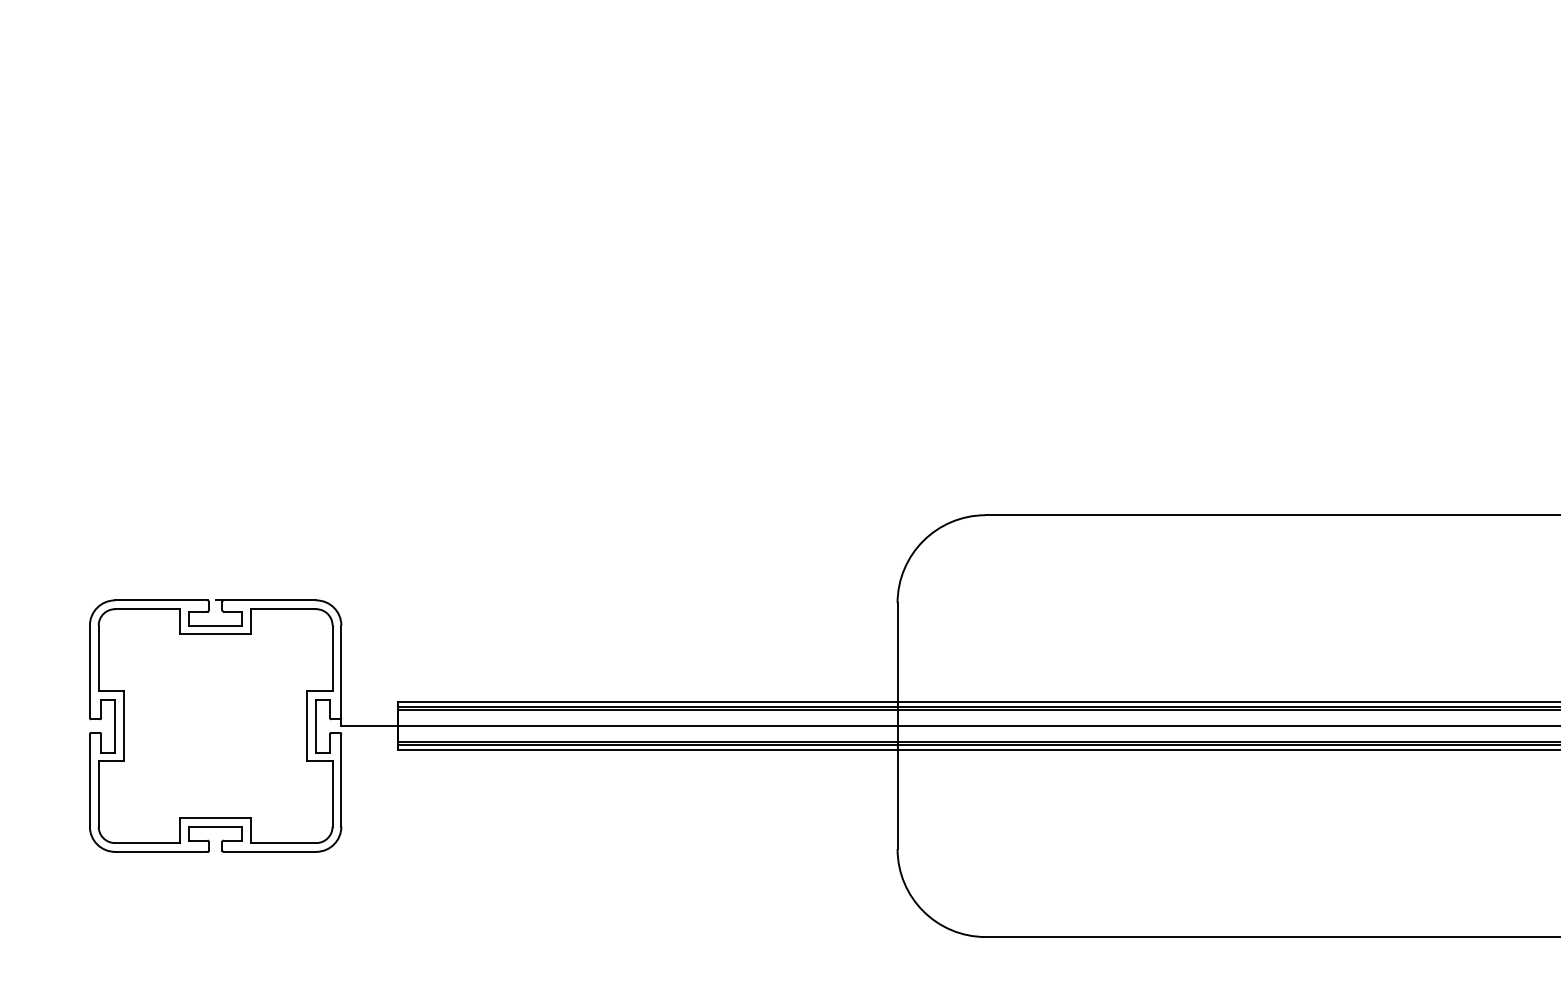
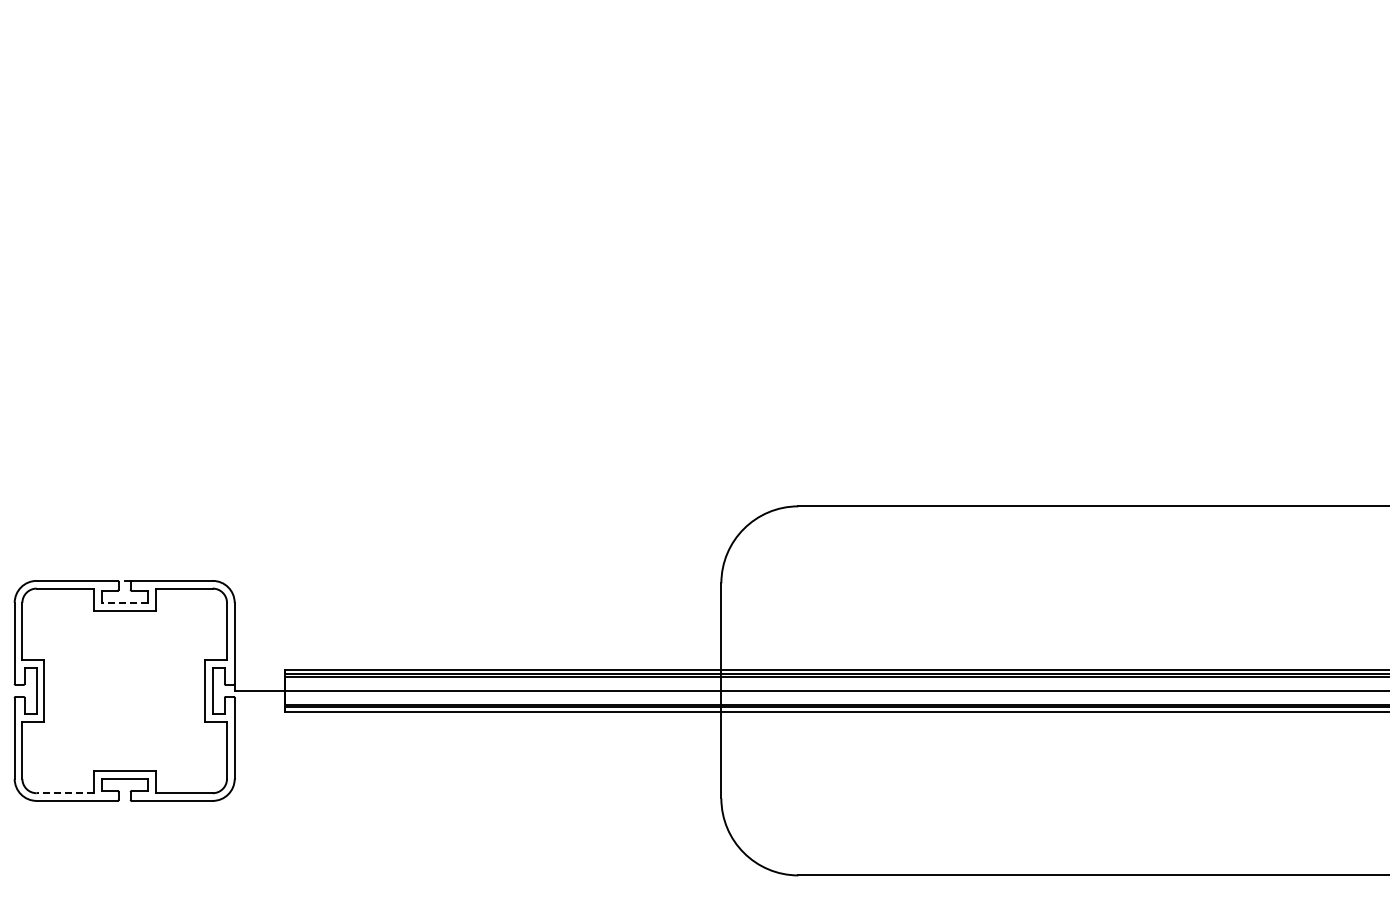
line: (215, 625) -> (124, 602), solid -> dashed
line: (147, 843) -> (65, 793), solid -> dashed

